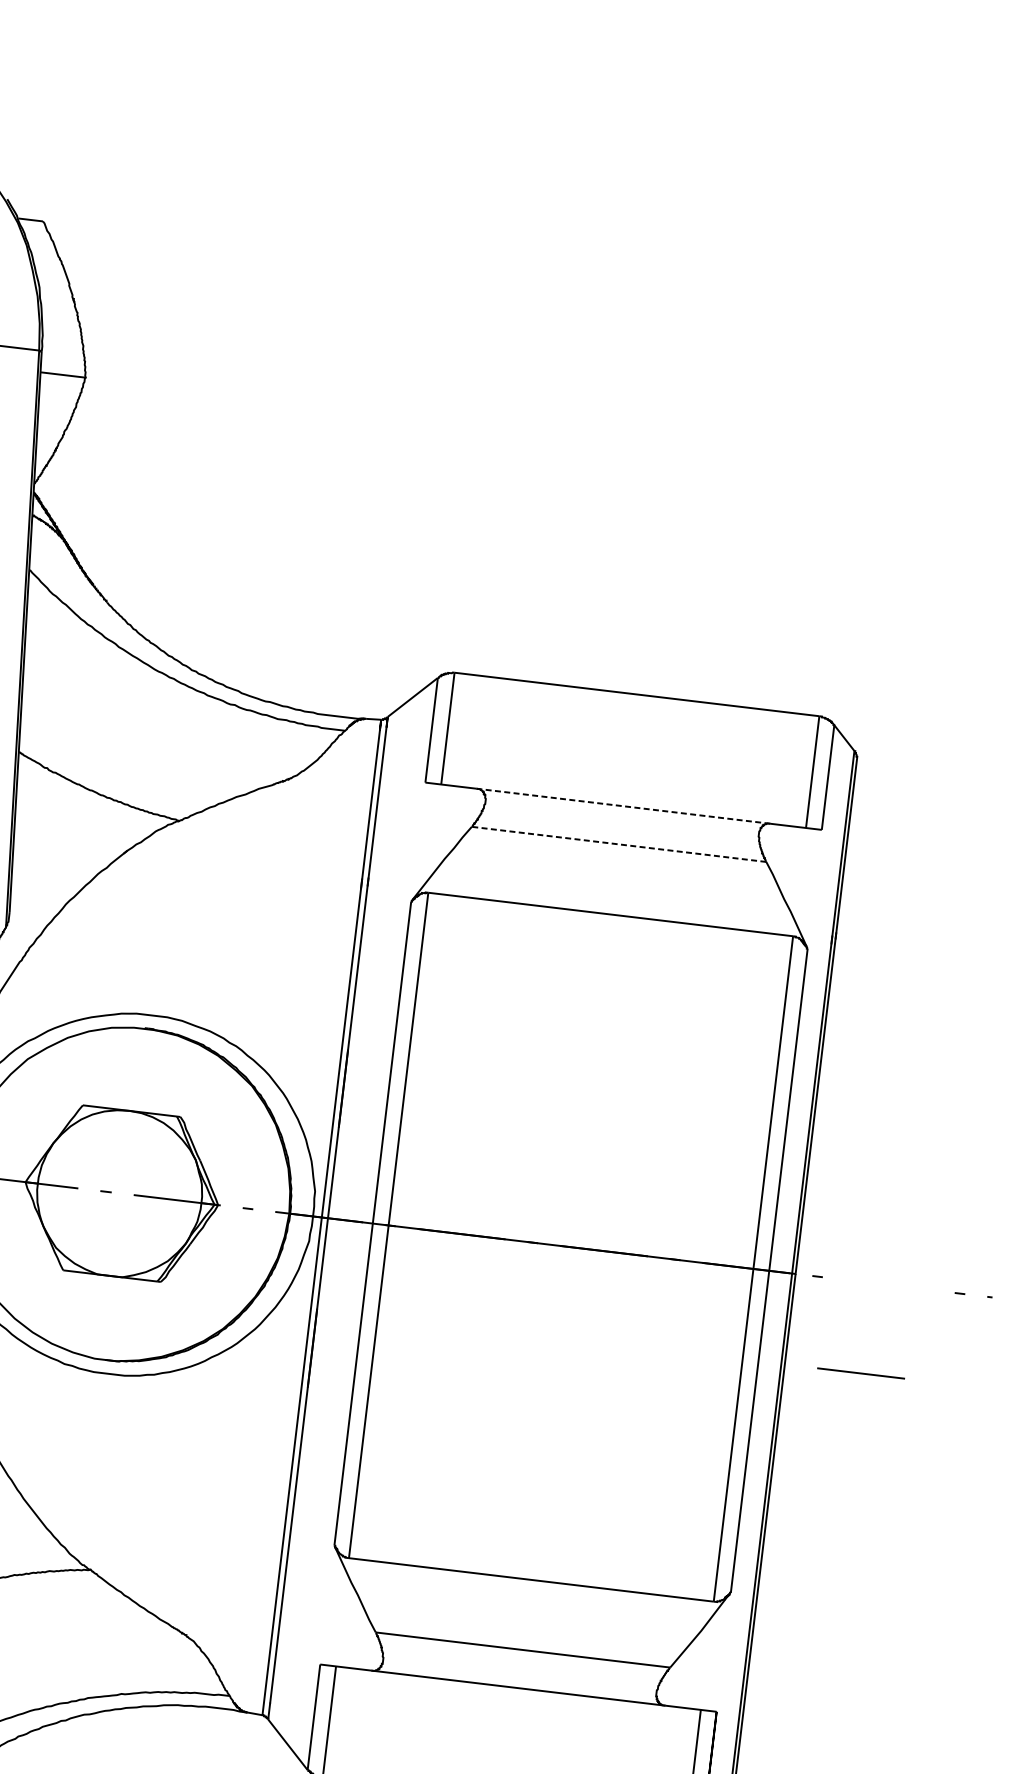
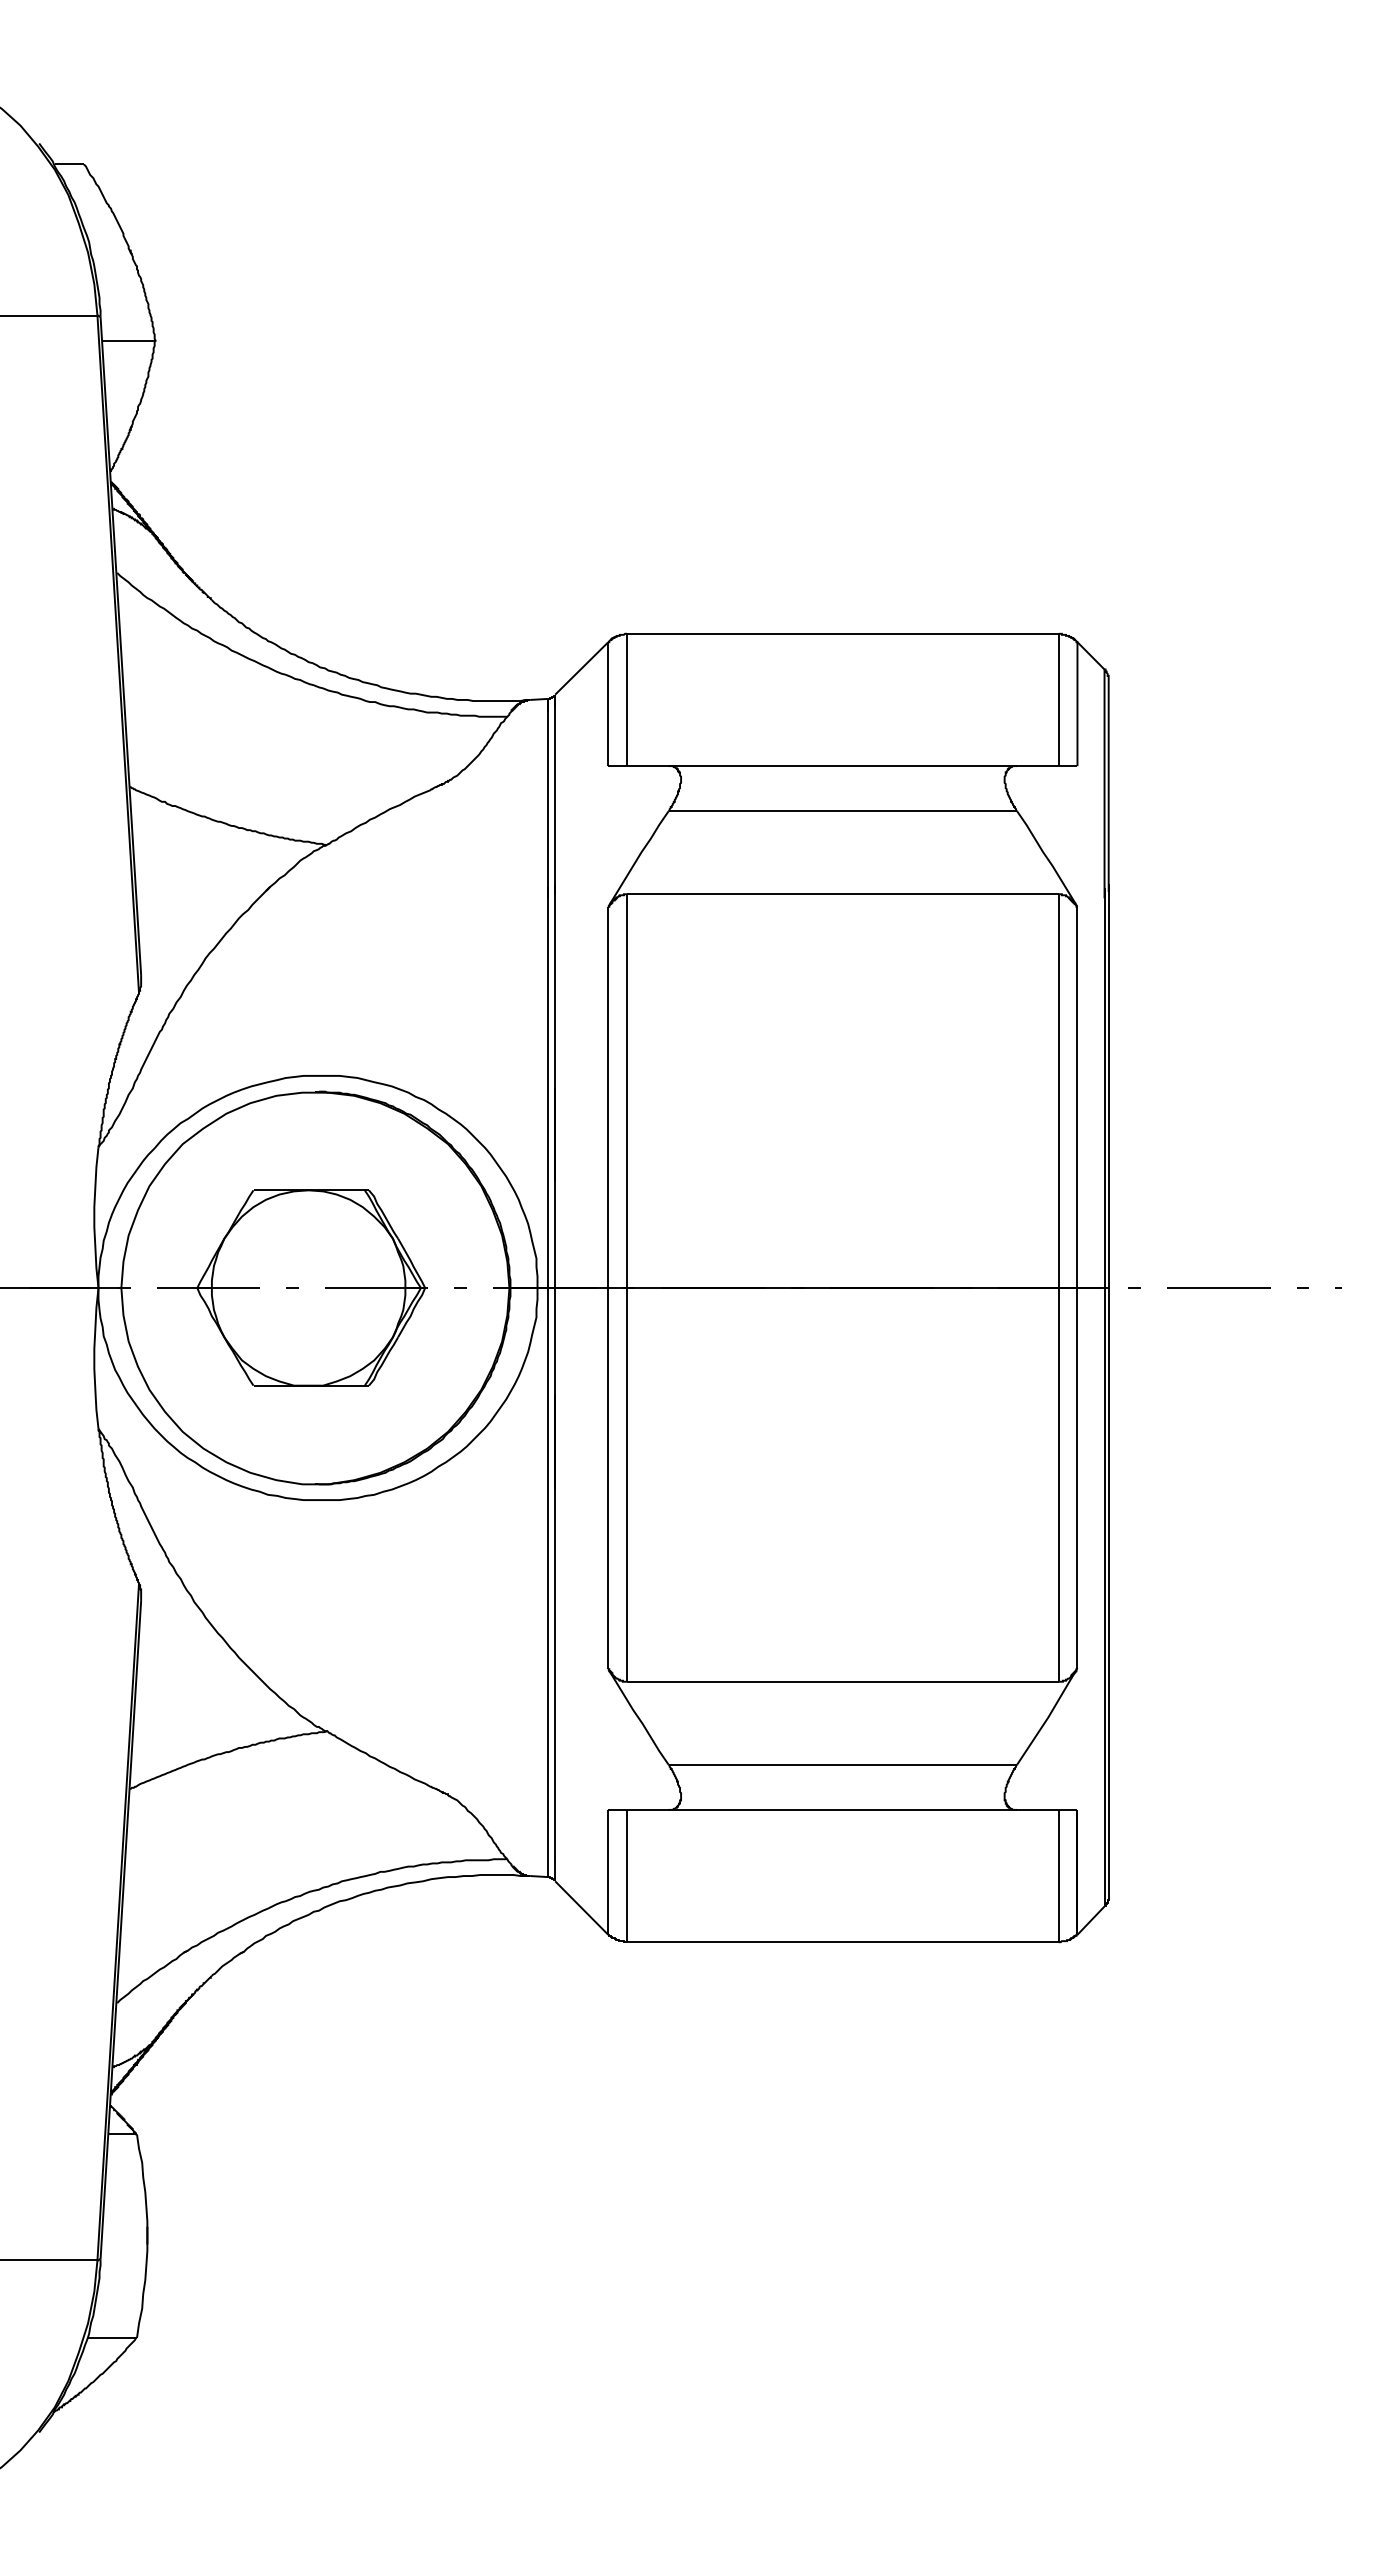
line: (624, 806) -> (843, 766), dashed -> solid
line: (618, 844) -> (842, 811), dashed -> solid
line: (860, 1373) -> (1218, 1287), moved

